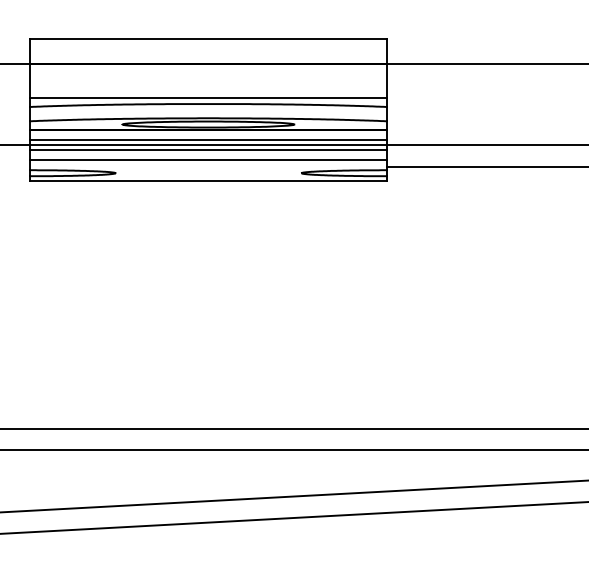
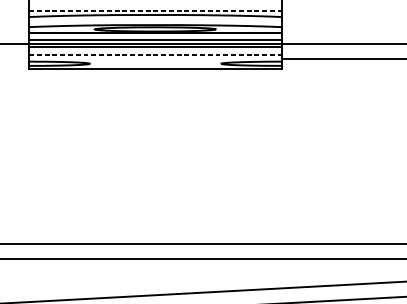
line: (208, 97) -> (155, 10), solid -> dashed
line: (208, 160) -> (155, 54), solid -> dashed

